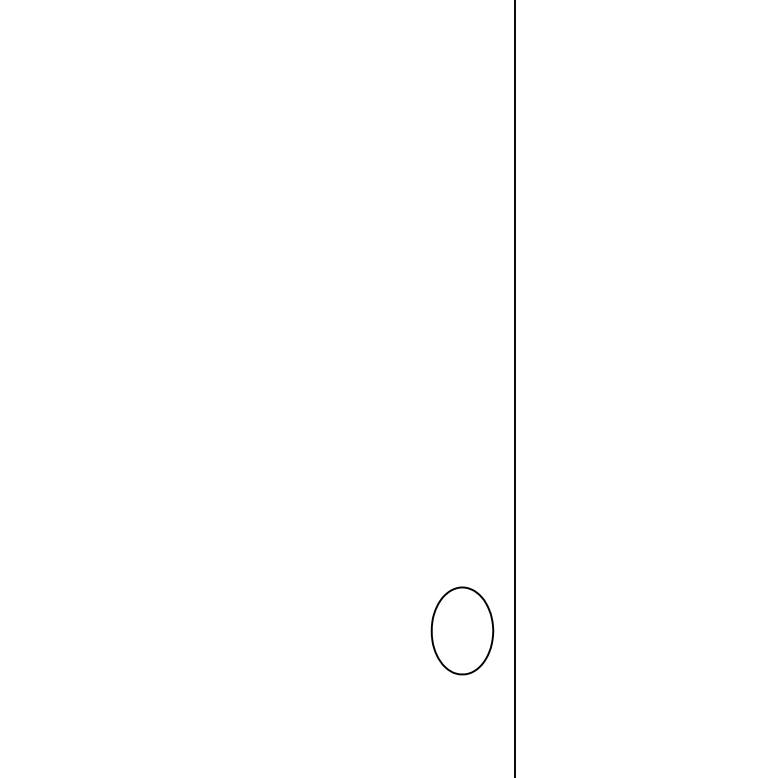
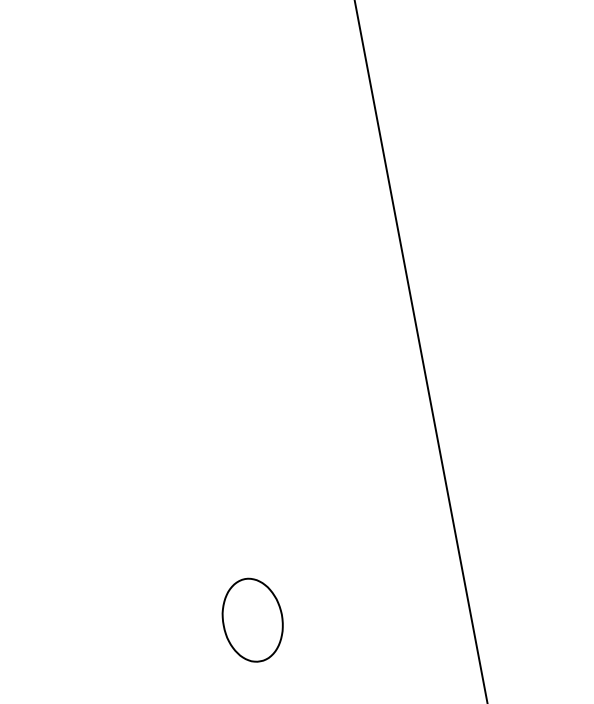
part: (462, 630) -> (252, 619), moved

